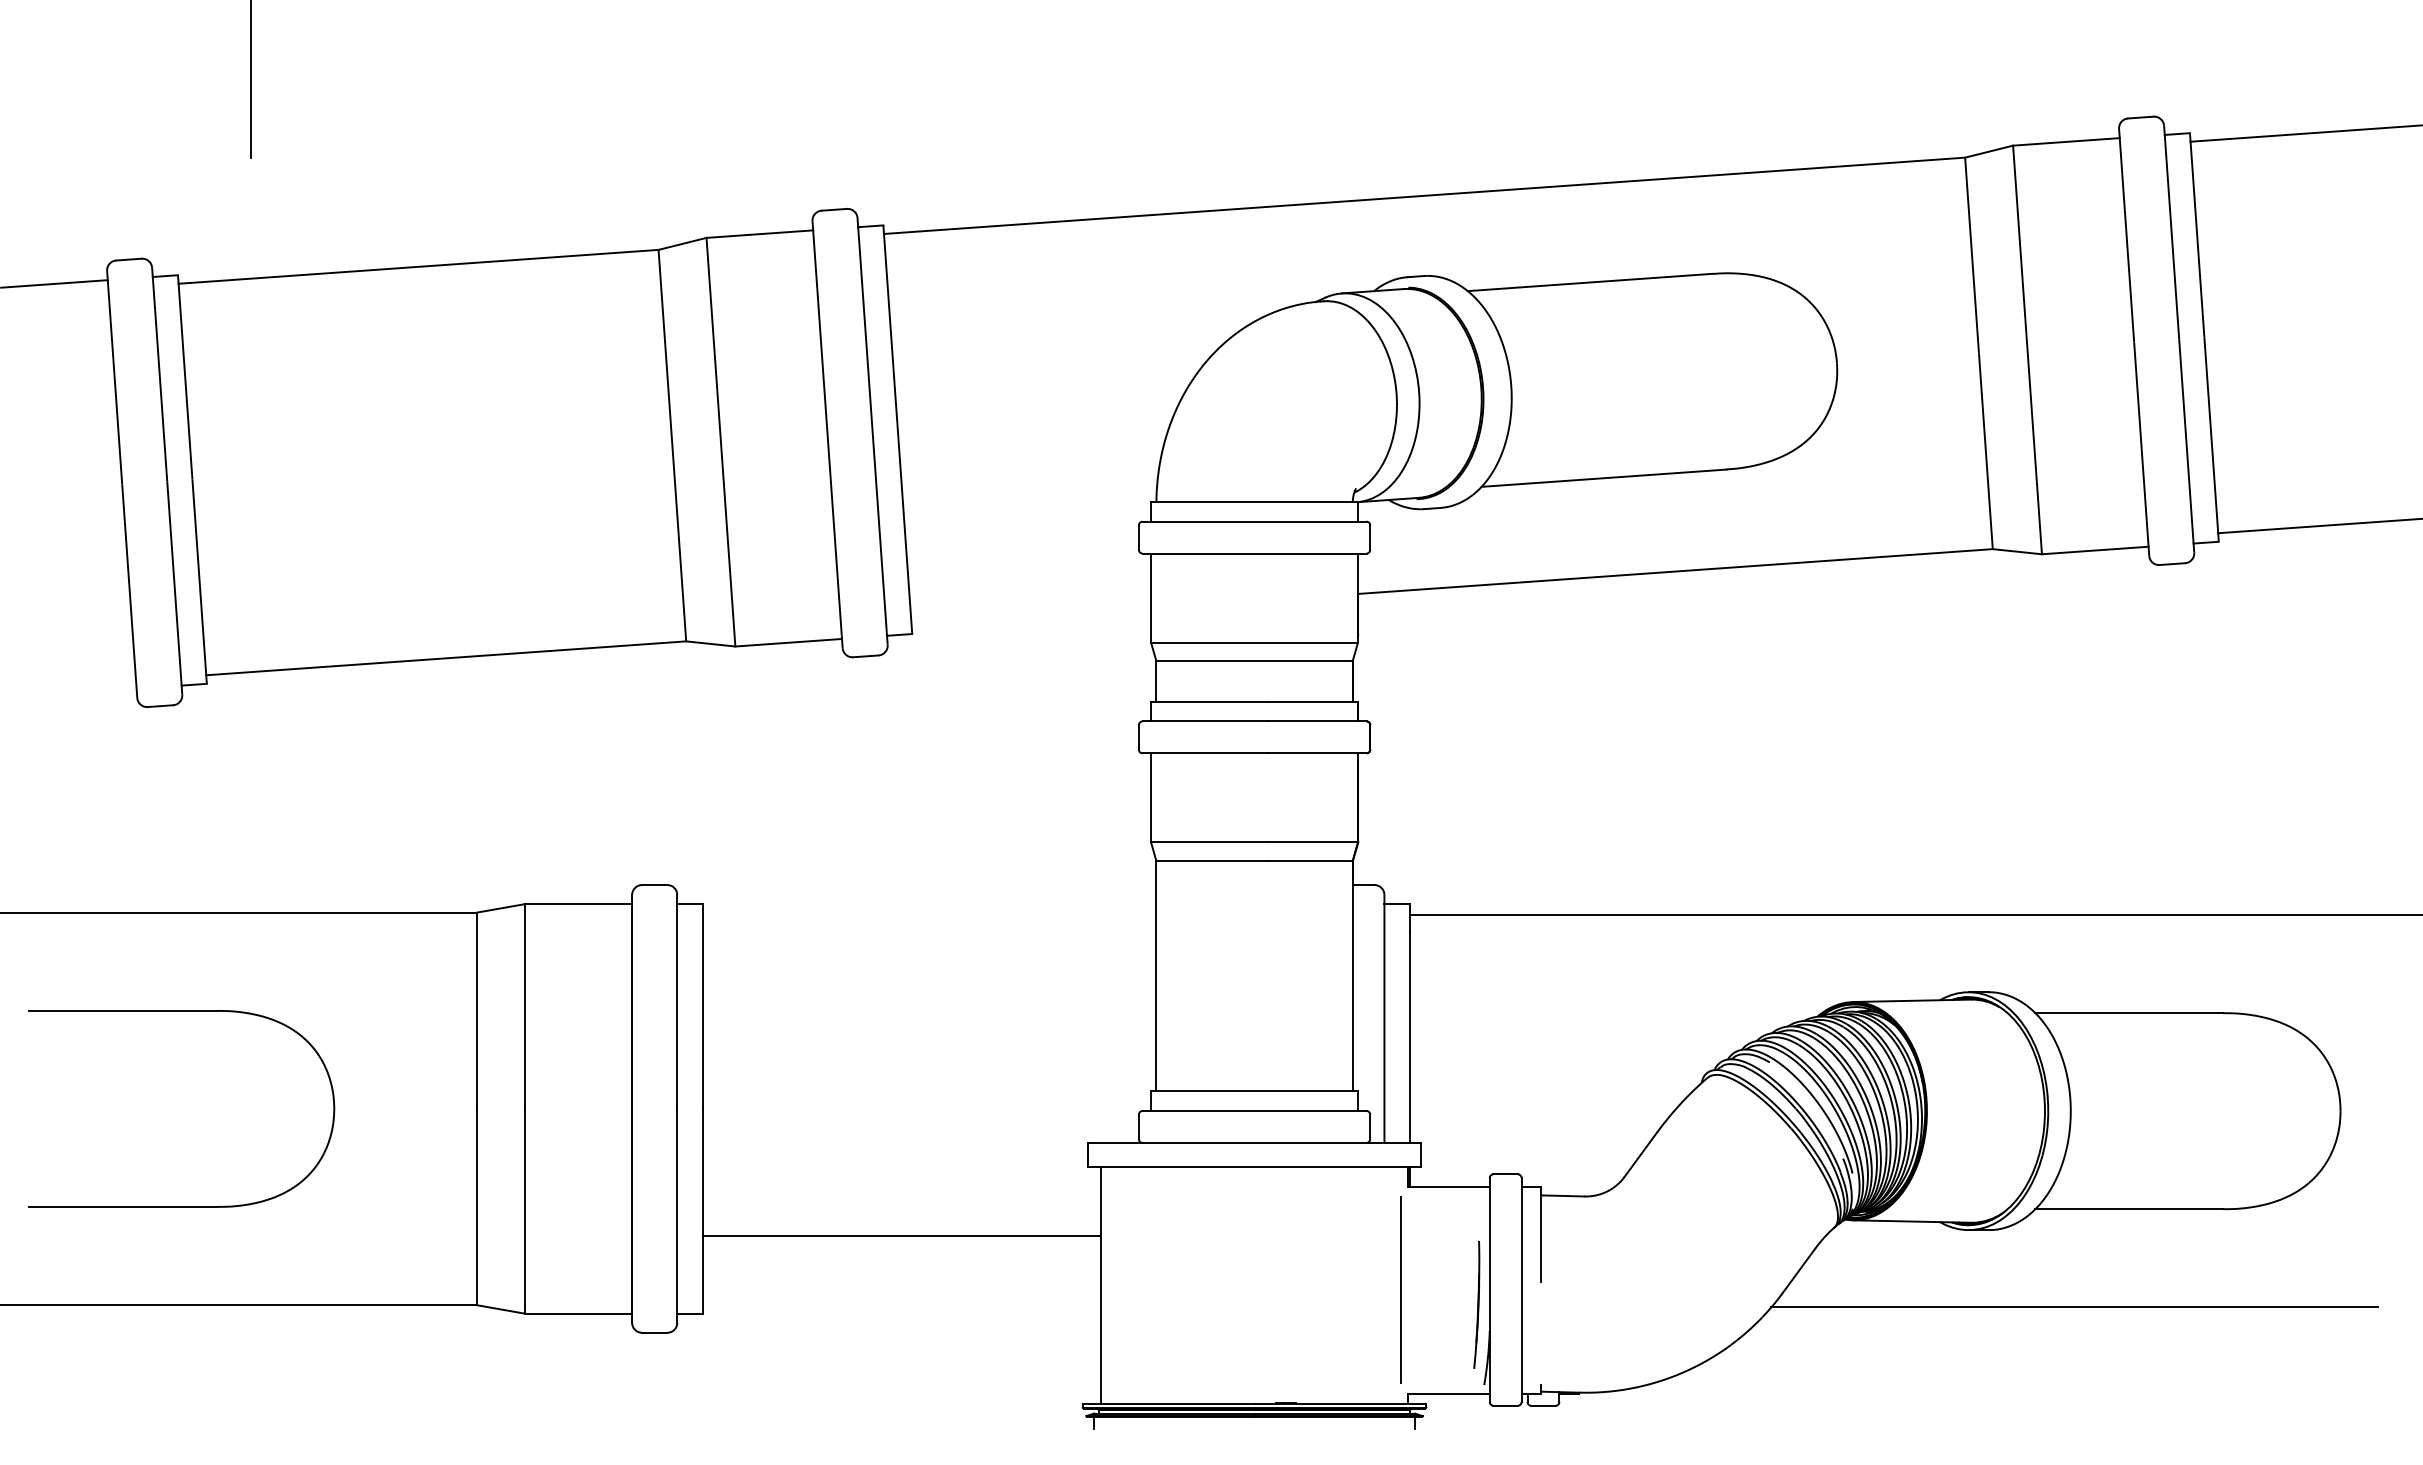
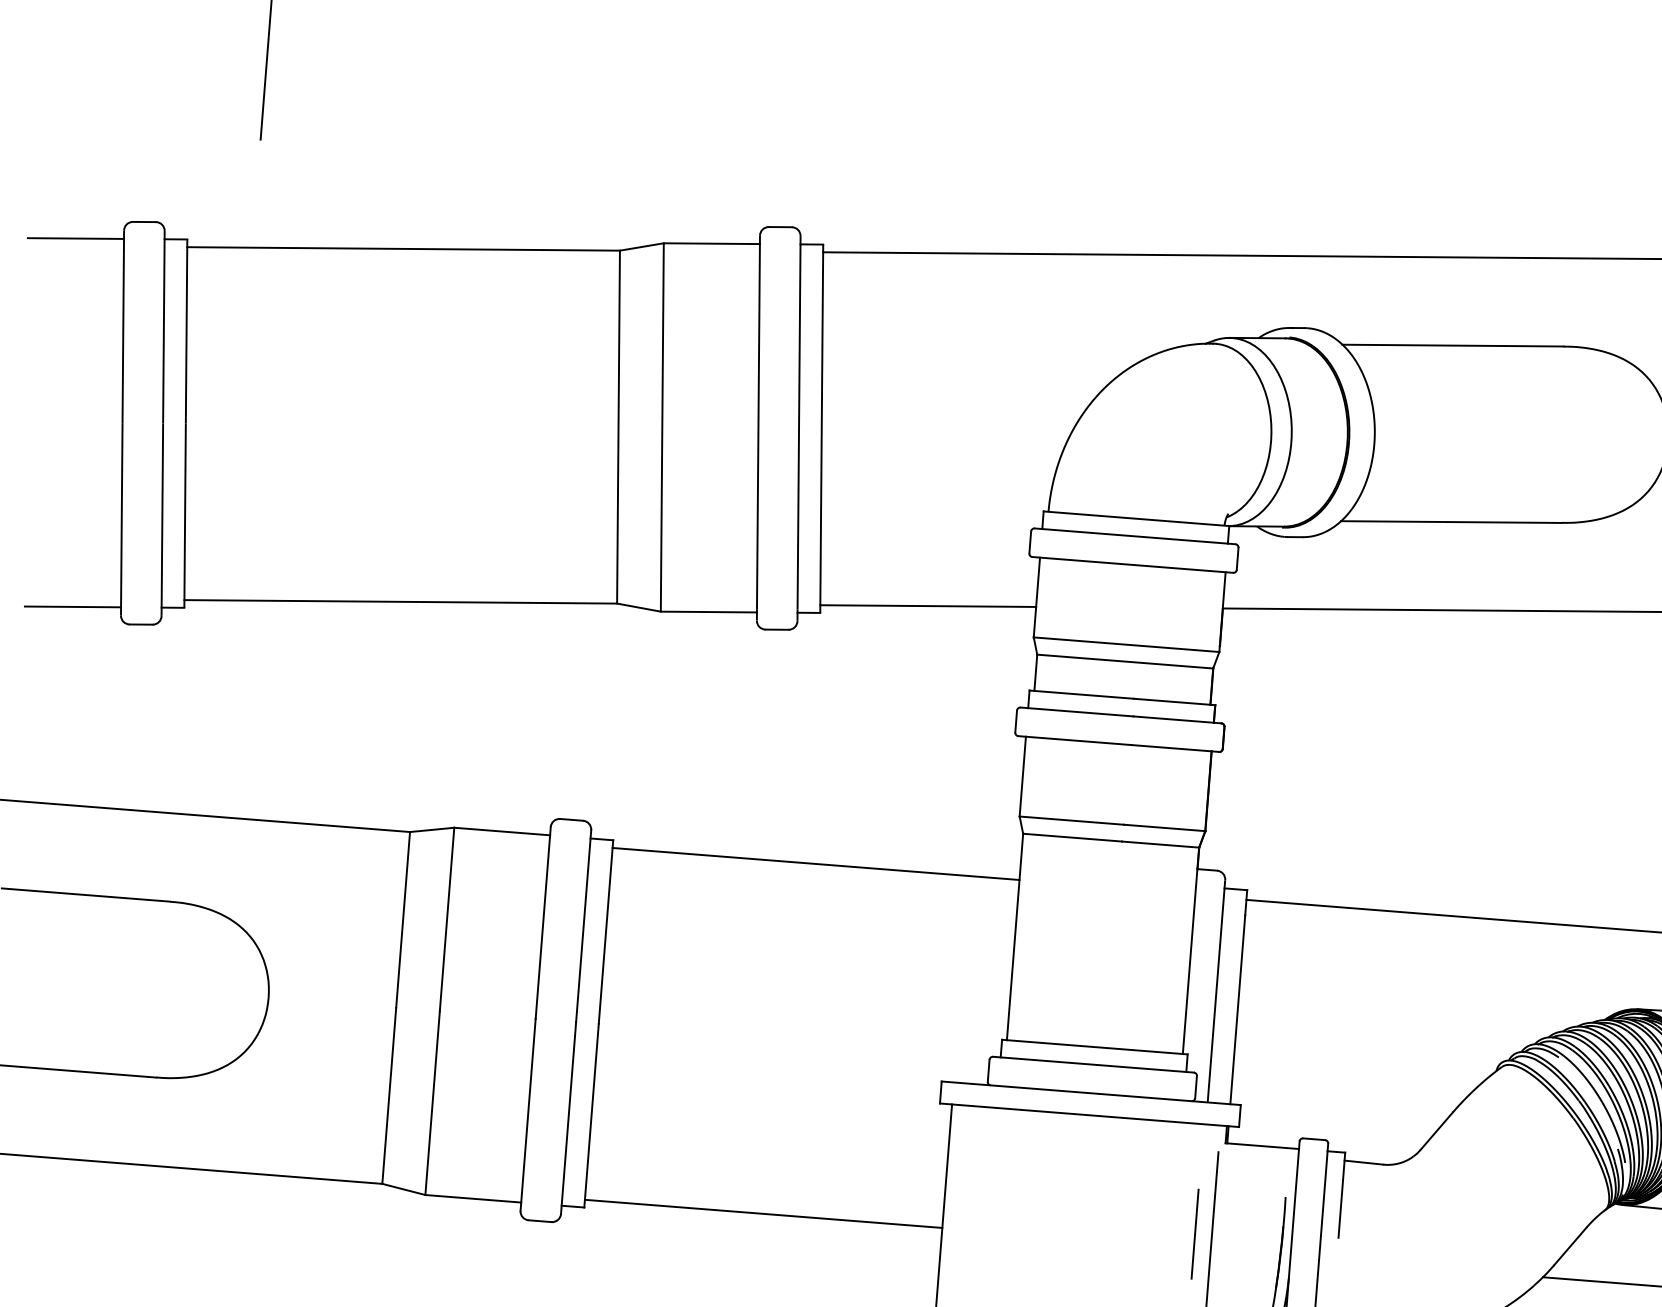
line: (1031, 616) -> (928, 605), added
line: (83, 692) -> (73, 606), added
line: (929, 912) -> (816, 863), added
line: (901, 1236) -> (763, 1214), moved
line: (1381, 1289) -> (1194, 1233), added

